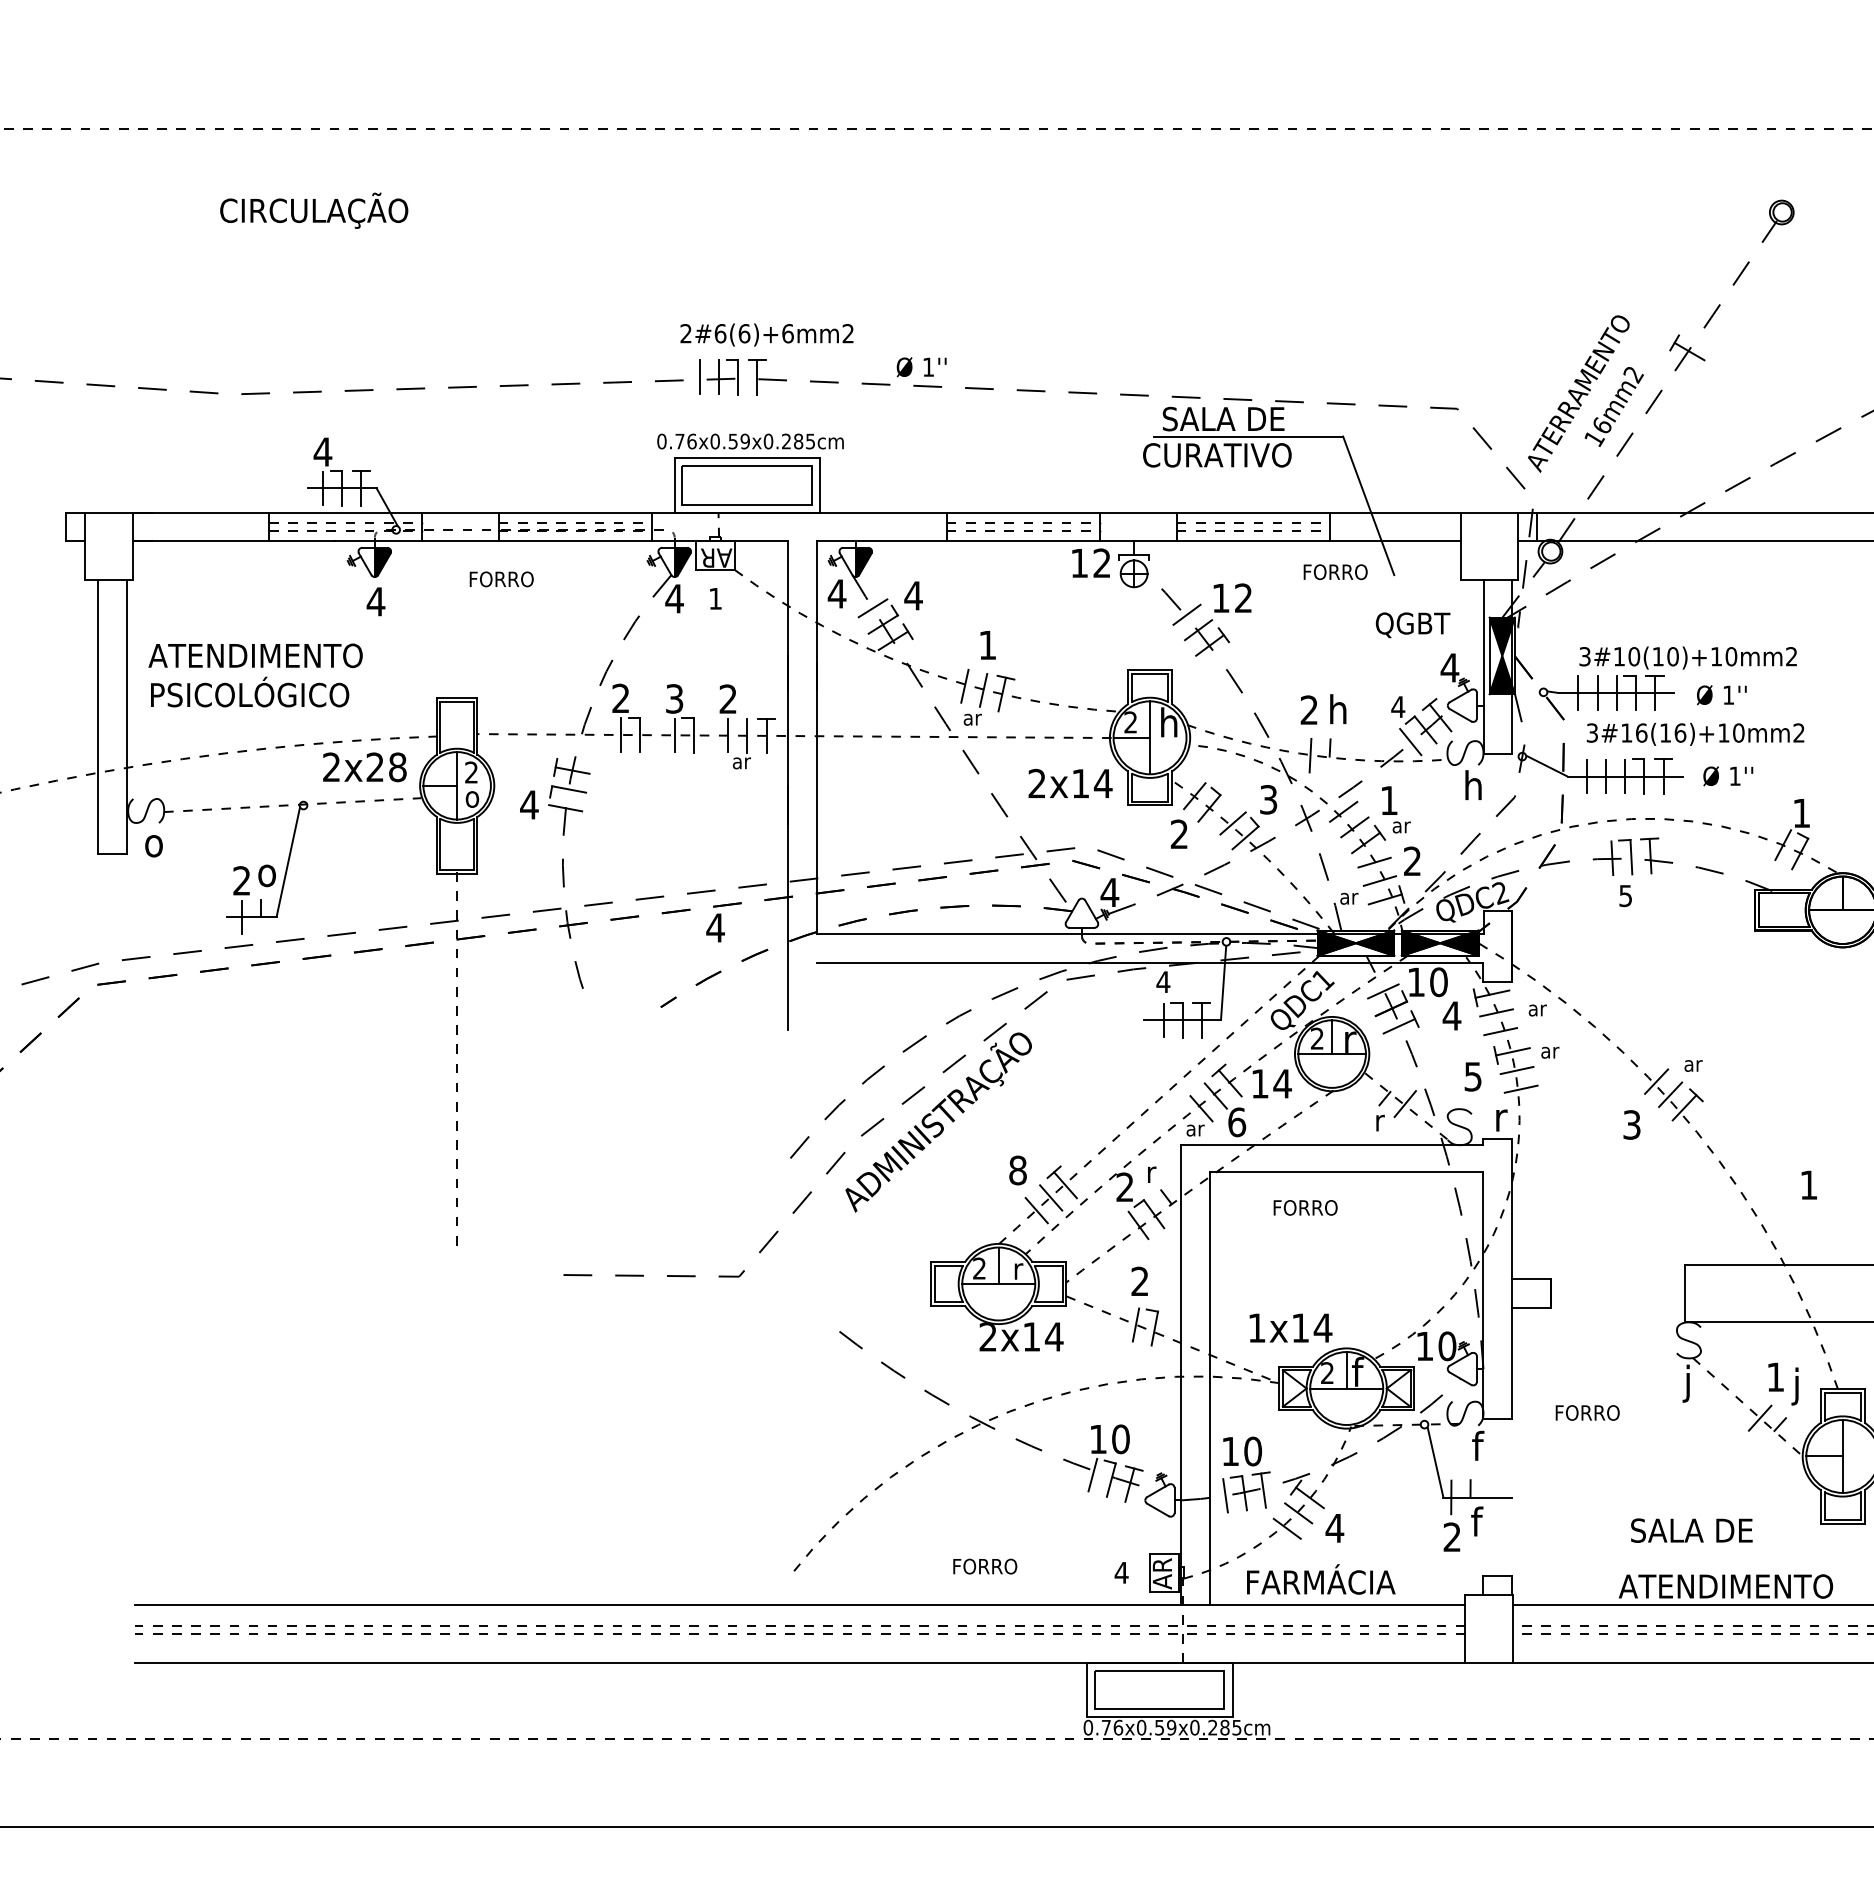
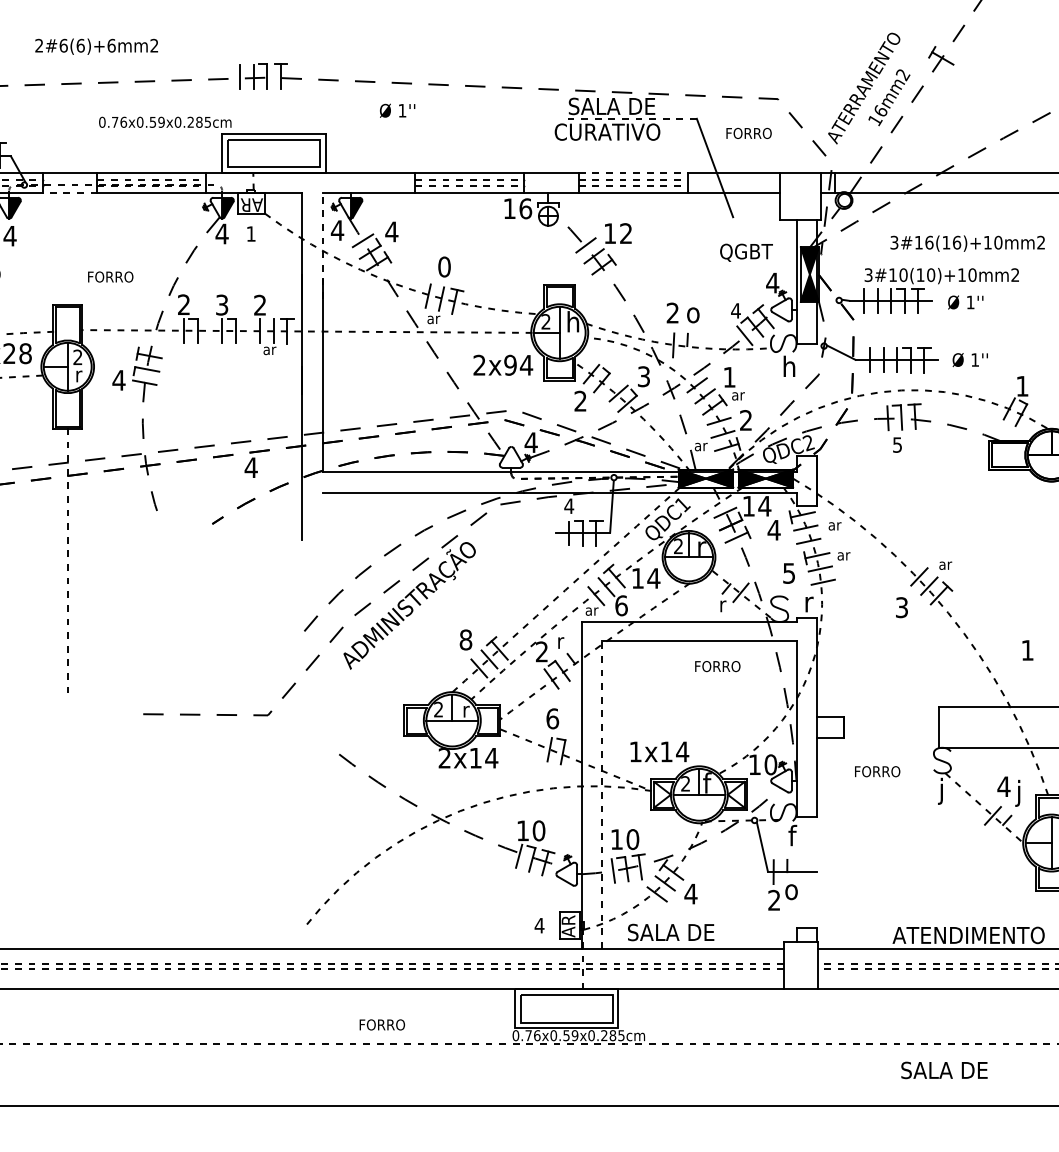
text: (766, 334) -> (96, 46), moved
text: (921, 367) -> (397, 110), moved
line: (1248, 436) -> (629, 118), solid -> dashed
text: (750, 441) -> (165, 122), moved
line: (1253, 512) -> (633, 172), solid -> dashed
line: (460, 541) -> (70, 193), solid -> dashed
text: (1102, 563) -> (525, 208), 12 -> 16
text: (1335, 572) -> (748, 133), moved
text: (501, 579) -> (110, 277), moved
line: (816, 615) -> (322, 245), solid -> dashed
text: (987, 645) -> (444, 267), 1 -> 0
text: (1338, 709) -> (693, 312), h -> o
text: (1695, 733) -> (967, 243), moved
text: (1080, 783) -> (510, 365), 2x14 -> 2x94
text: (472, 799) -> (78, 376), o -> r
text: (1438, 982) -> (764, 506), 10 -> 14
text: (1305, 1207) -> (717, 666), moved
text: (1140, 1281) -> (552, 718), 2 -> 6
text: (1775, 1376) -> (1003, 786), 1 -> 4
line: (1209, 1388) -> (601, 794), solid -> dashed
text: (1587, 1412) -> (877, 771), moved
text: (1476, 1521) -> (791, 889), f -> o
text: (1691, 1530) -> (944, 1070), moved
text: (985, 1566) -> (382, 1024), moved
text: (1320, 1579) -> (680, 930), FARMÁCIA -> SALA DE

